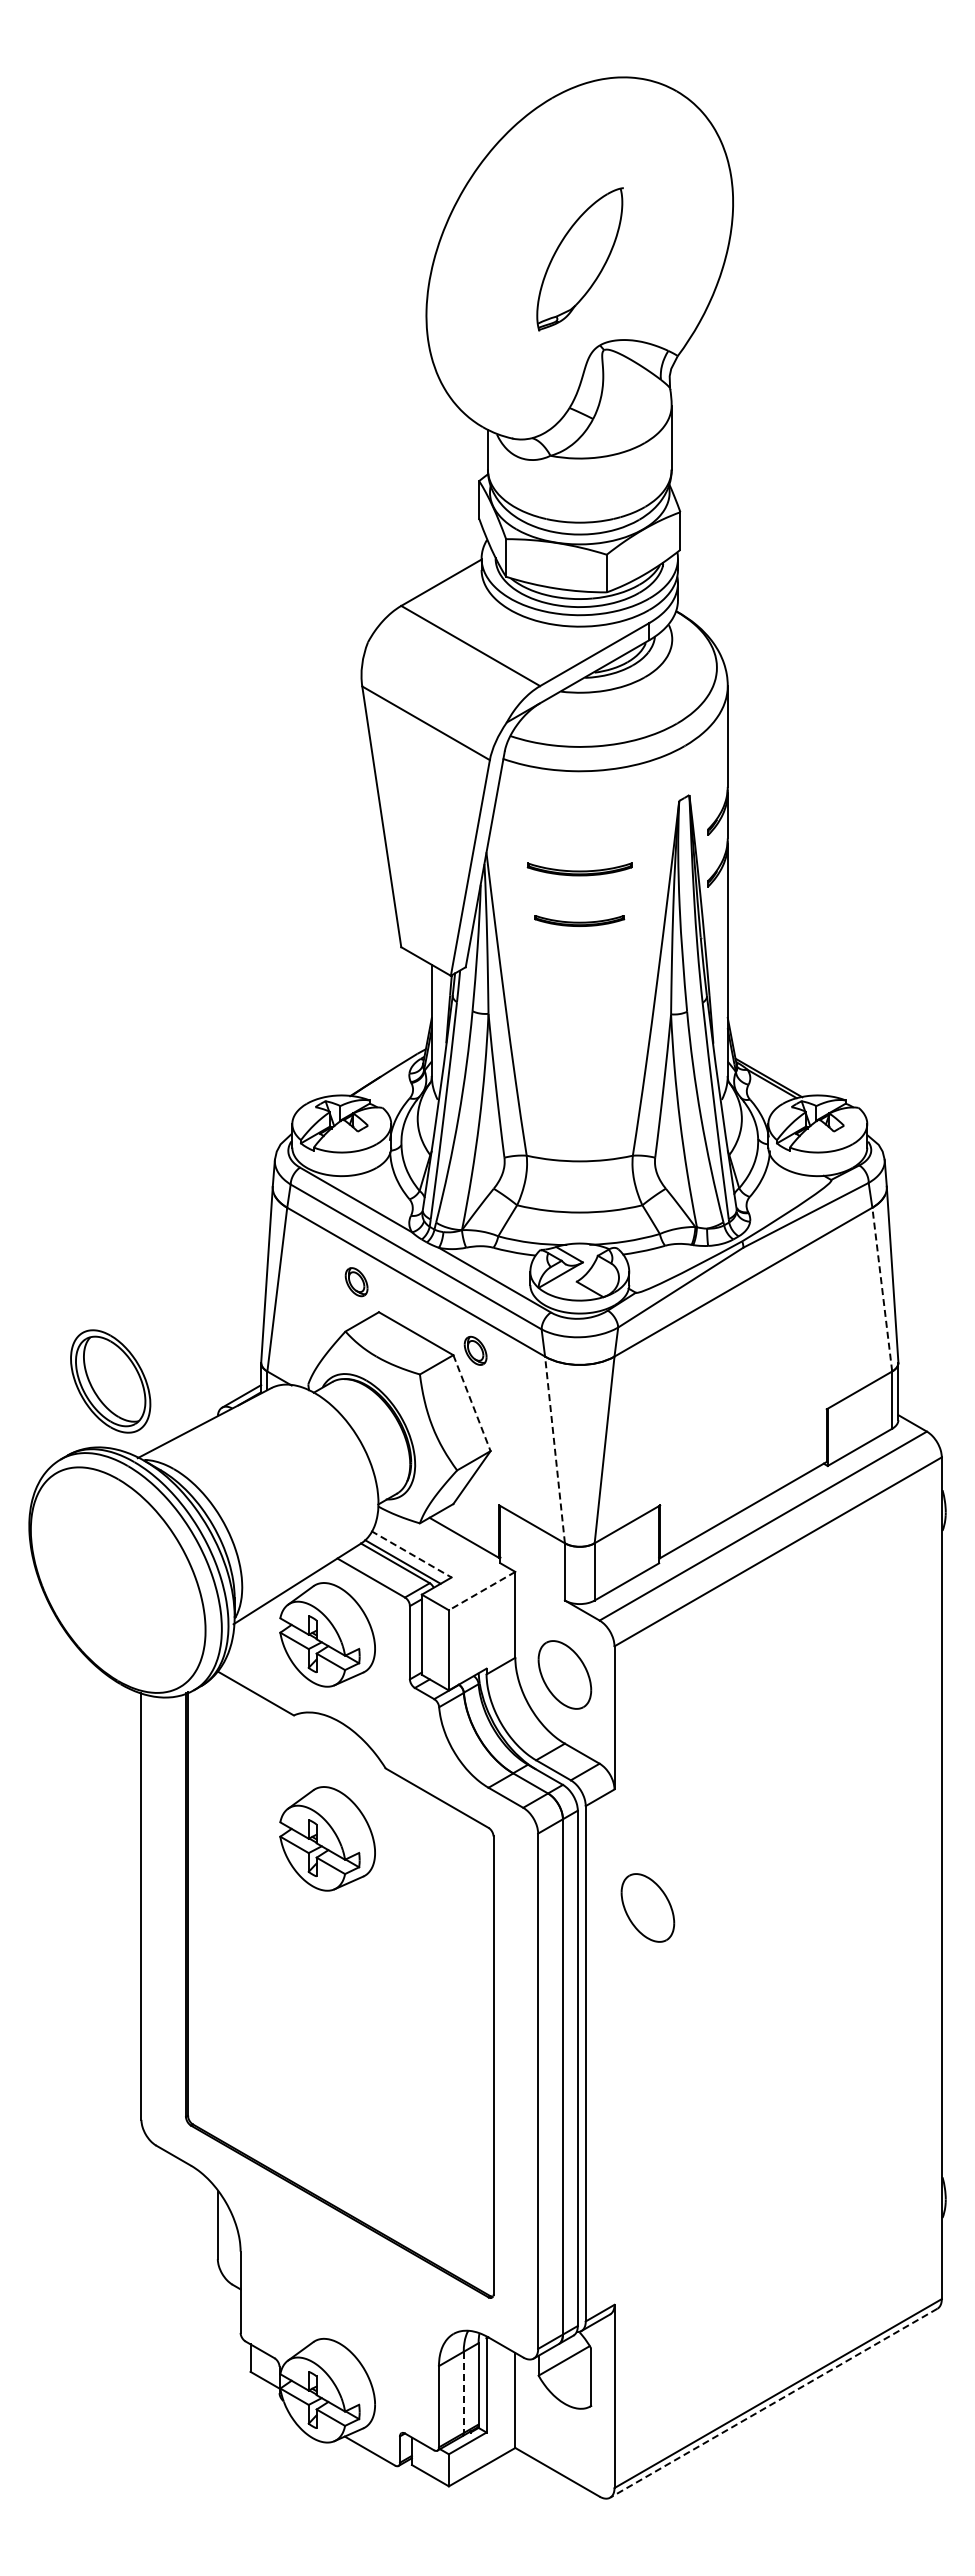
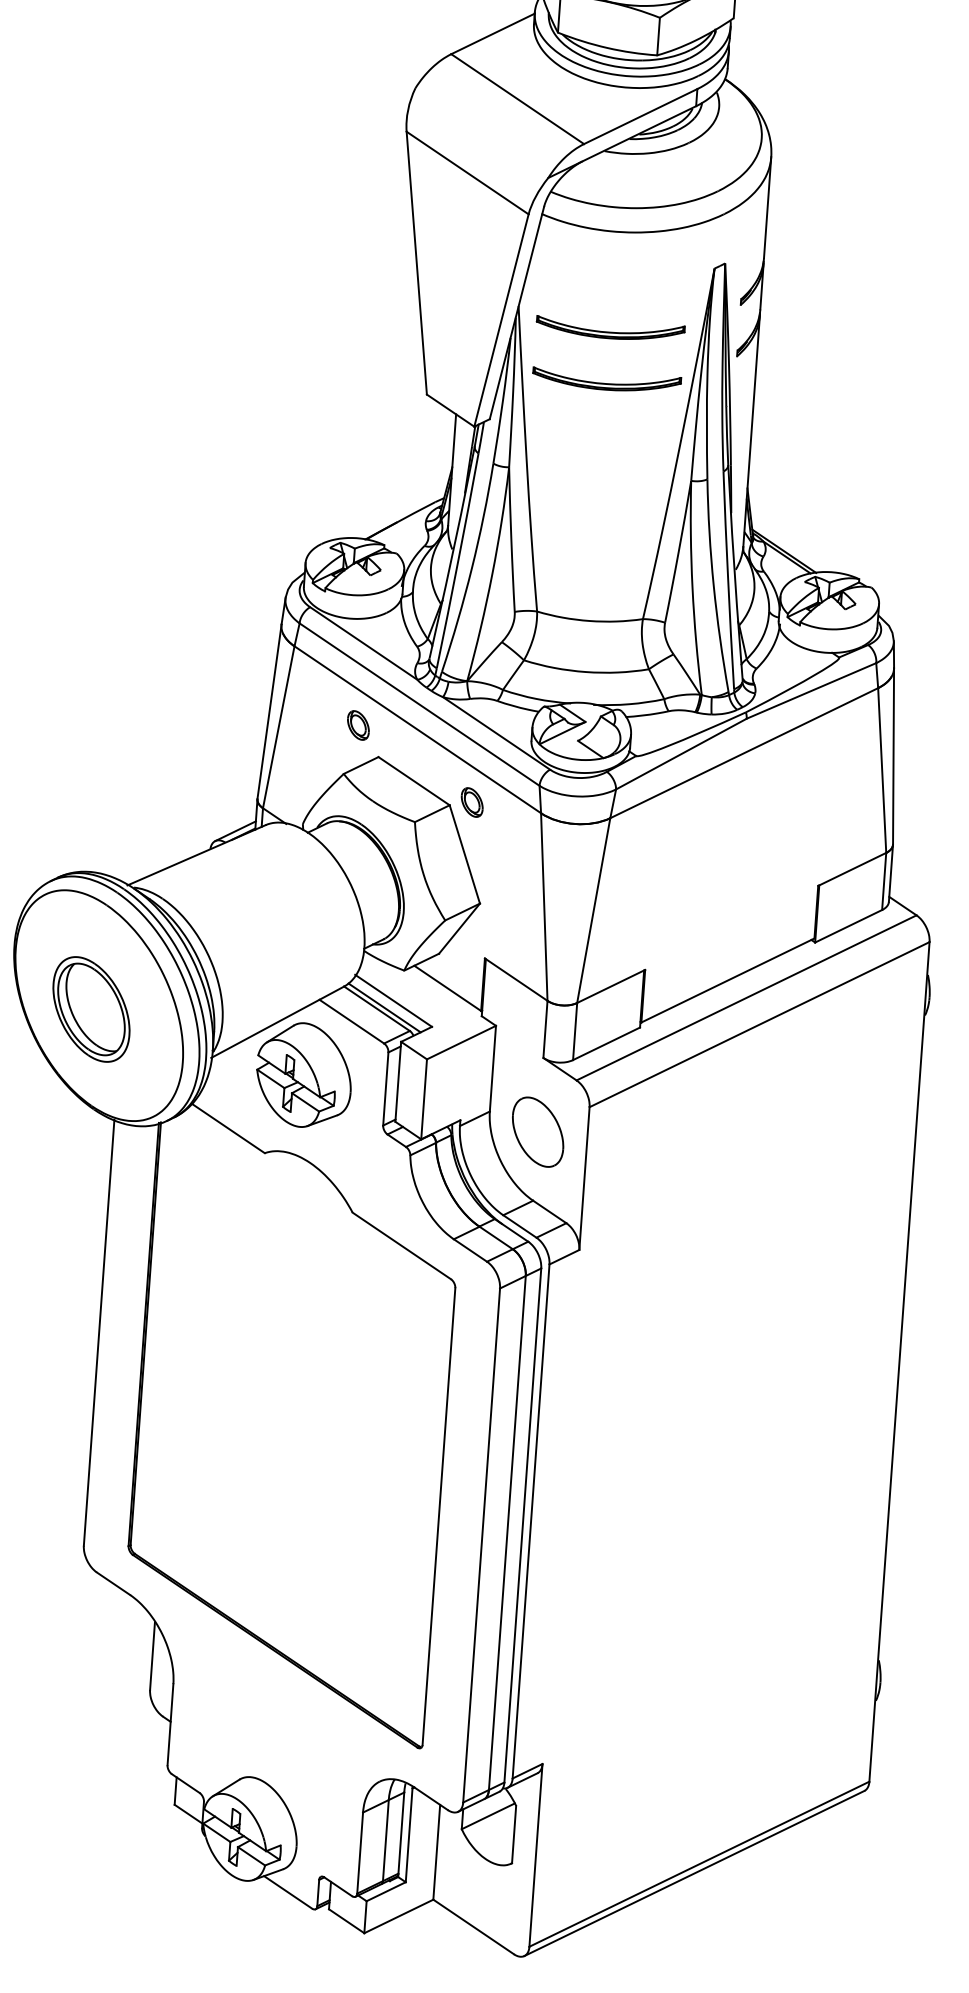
part: (579, 869) -> (610, 329), size x1.43
part: (579, 920) -> (606, 380), size x1.67
line: (882, 1289) -> (882, 770), dashed -> solid
part: (110, 1381) -> (91, 1009), moved
line: (472, 1403) -> (465, 854), dashed -> solid
line: (555, 1449) -> (544, 906), dashed -> solid
line: (411, 1554) -> (393, 1001), dashed -> solid
line: (481, 1591) -> (460, 1042), dashed -> solid
part: (327, 1838) -> (289, 1278), removed
part: (647, 1907) -> (603, 1370), removed
line: (463, 2392) -> (385, 1840), dashed -> solid
line: (773, 2403) -> (694, 1873), dashed -> solid

